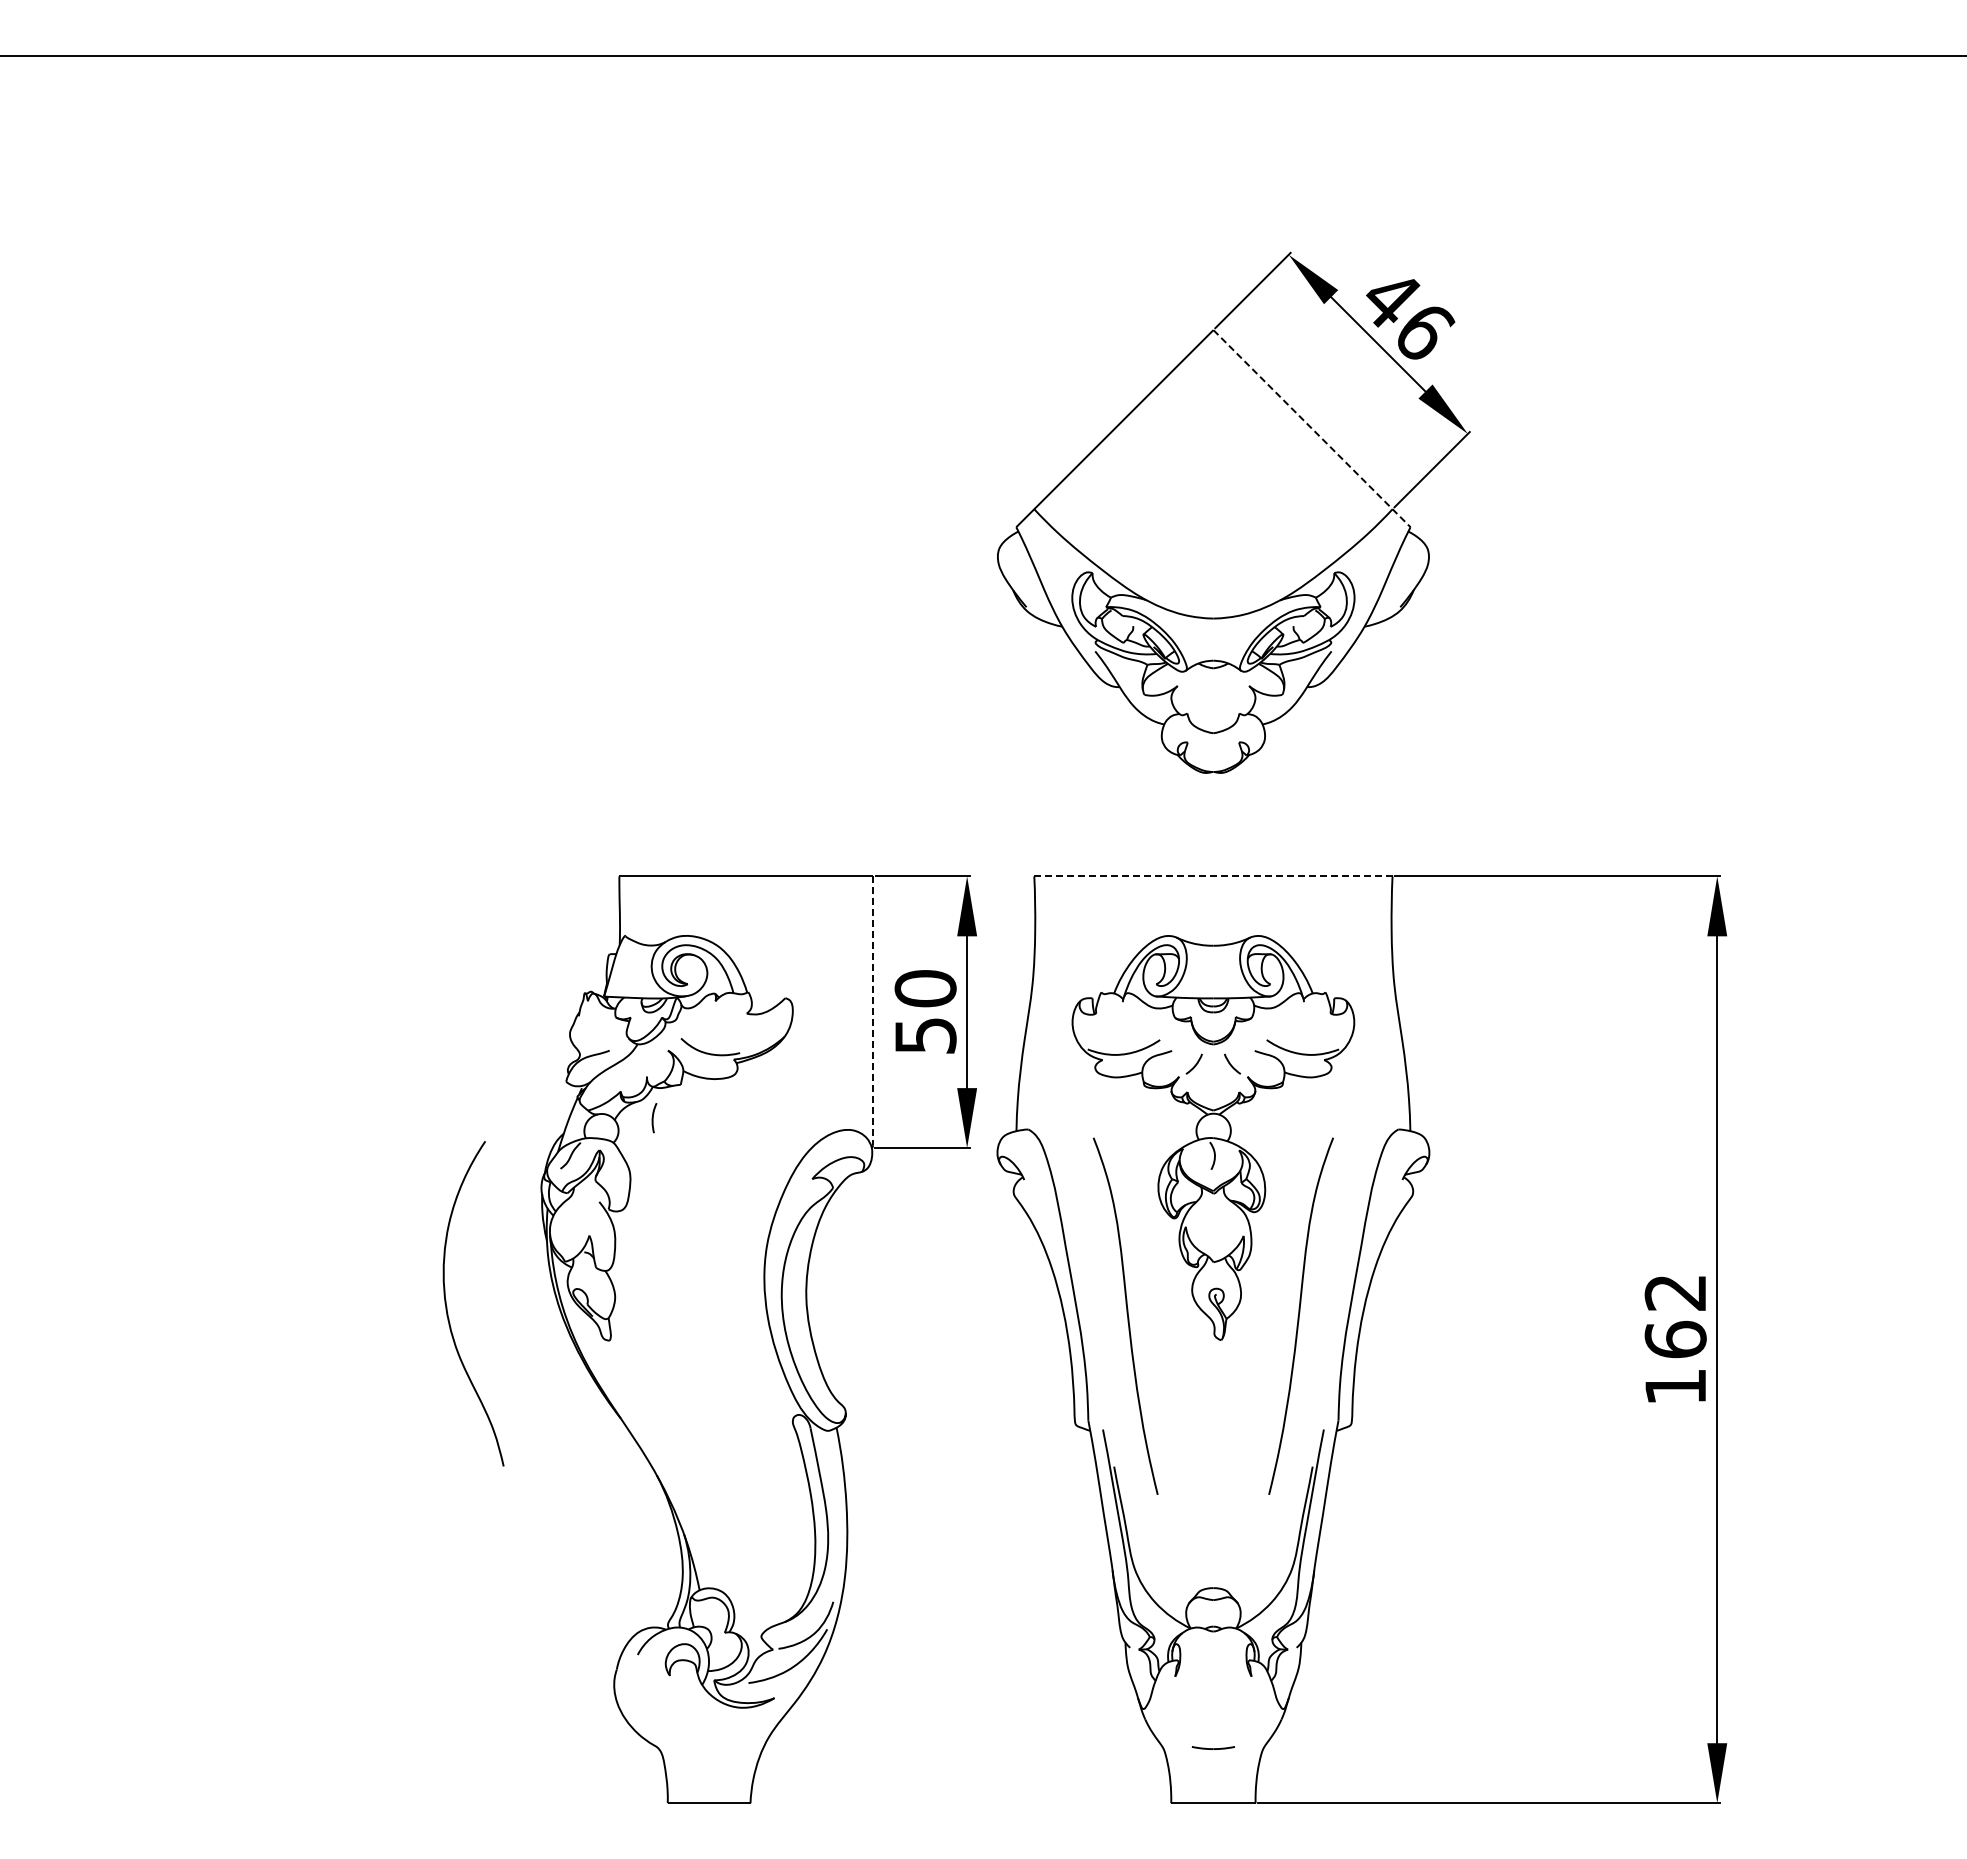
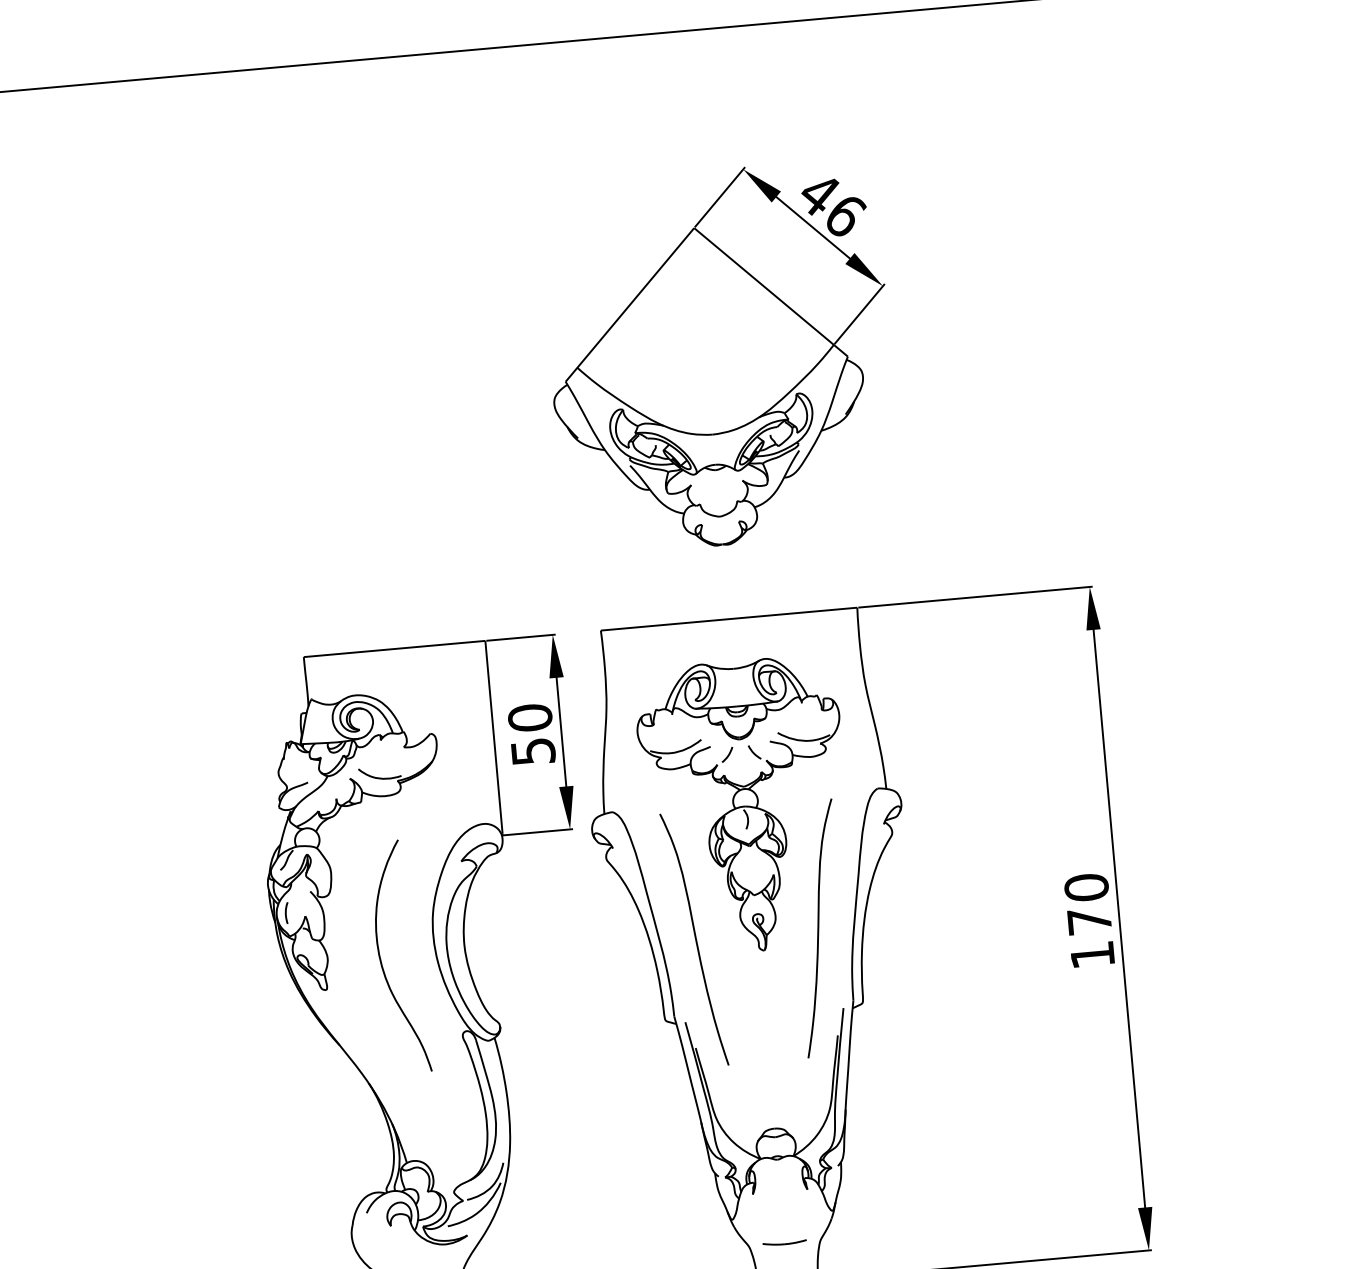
line: (1312, 429) -> (771, 292), dashed -> solid
line: (1212, 876) -> (728, 619), dashed -> solid
line: (872, 1011) -> (493, 737), dashed -> solid
curve: (653, 1118) -> (286, 913), moved
curve: (447, 1306) -> (381, 960), moved
text: (1675, 1316) -> (1087, 904), 162 -> 170
part: (1213, 1747) -> (784, 1242), size x1.43

